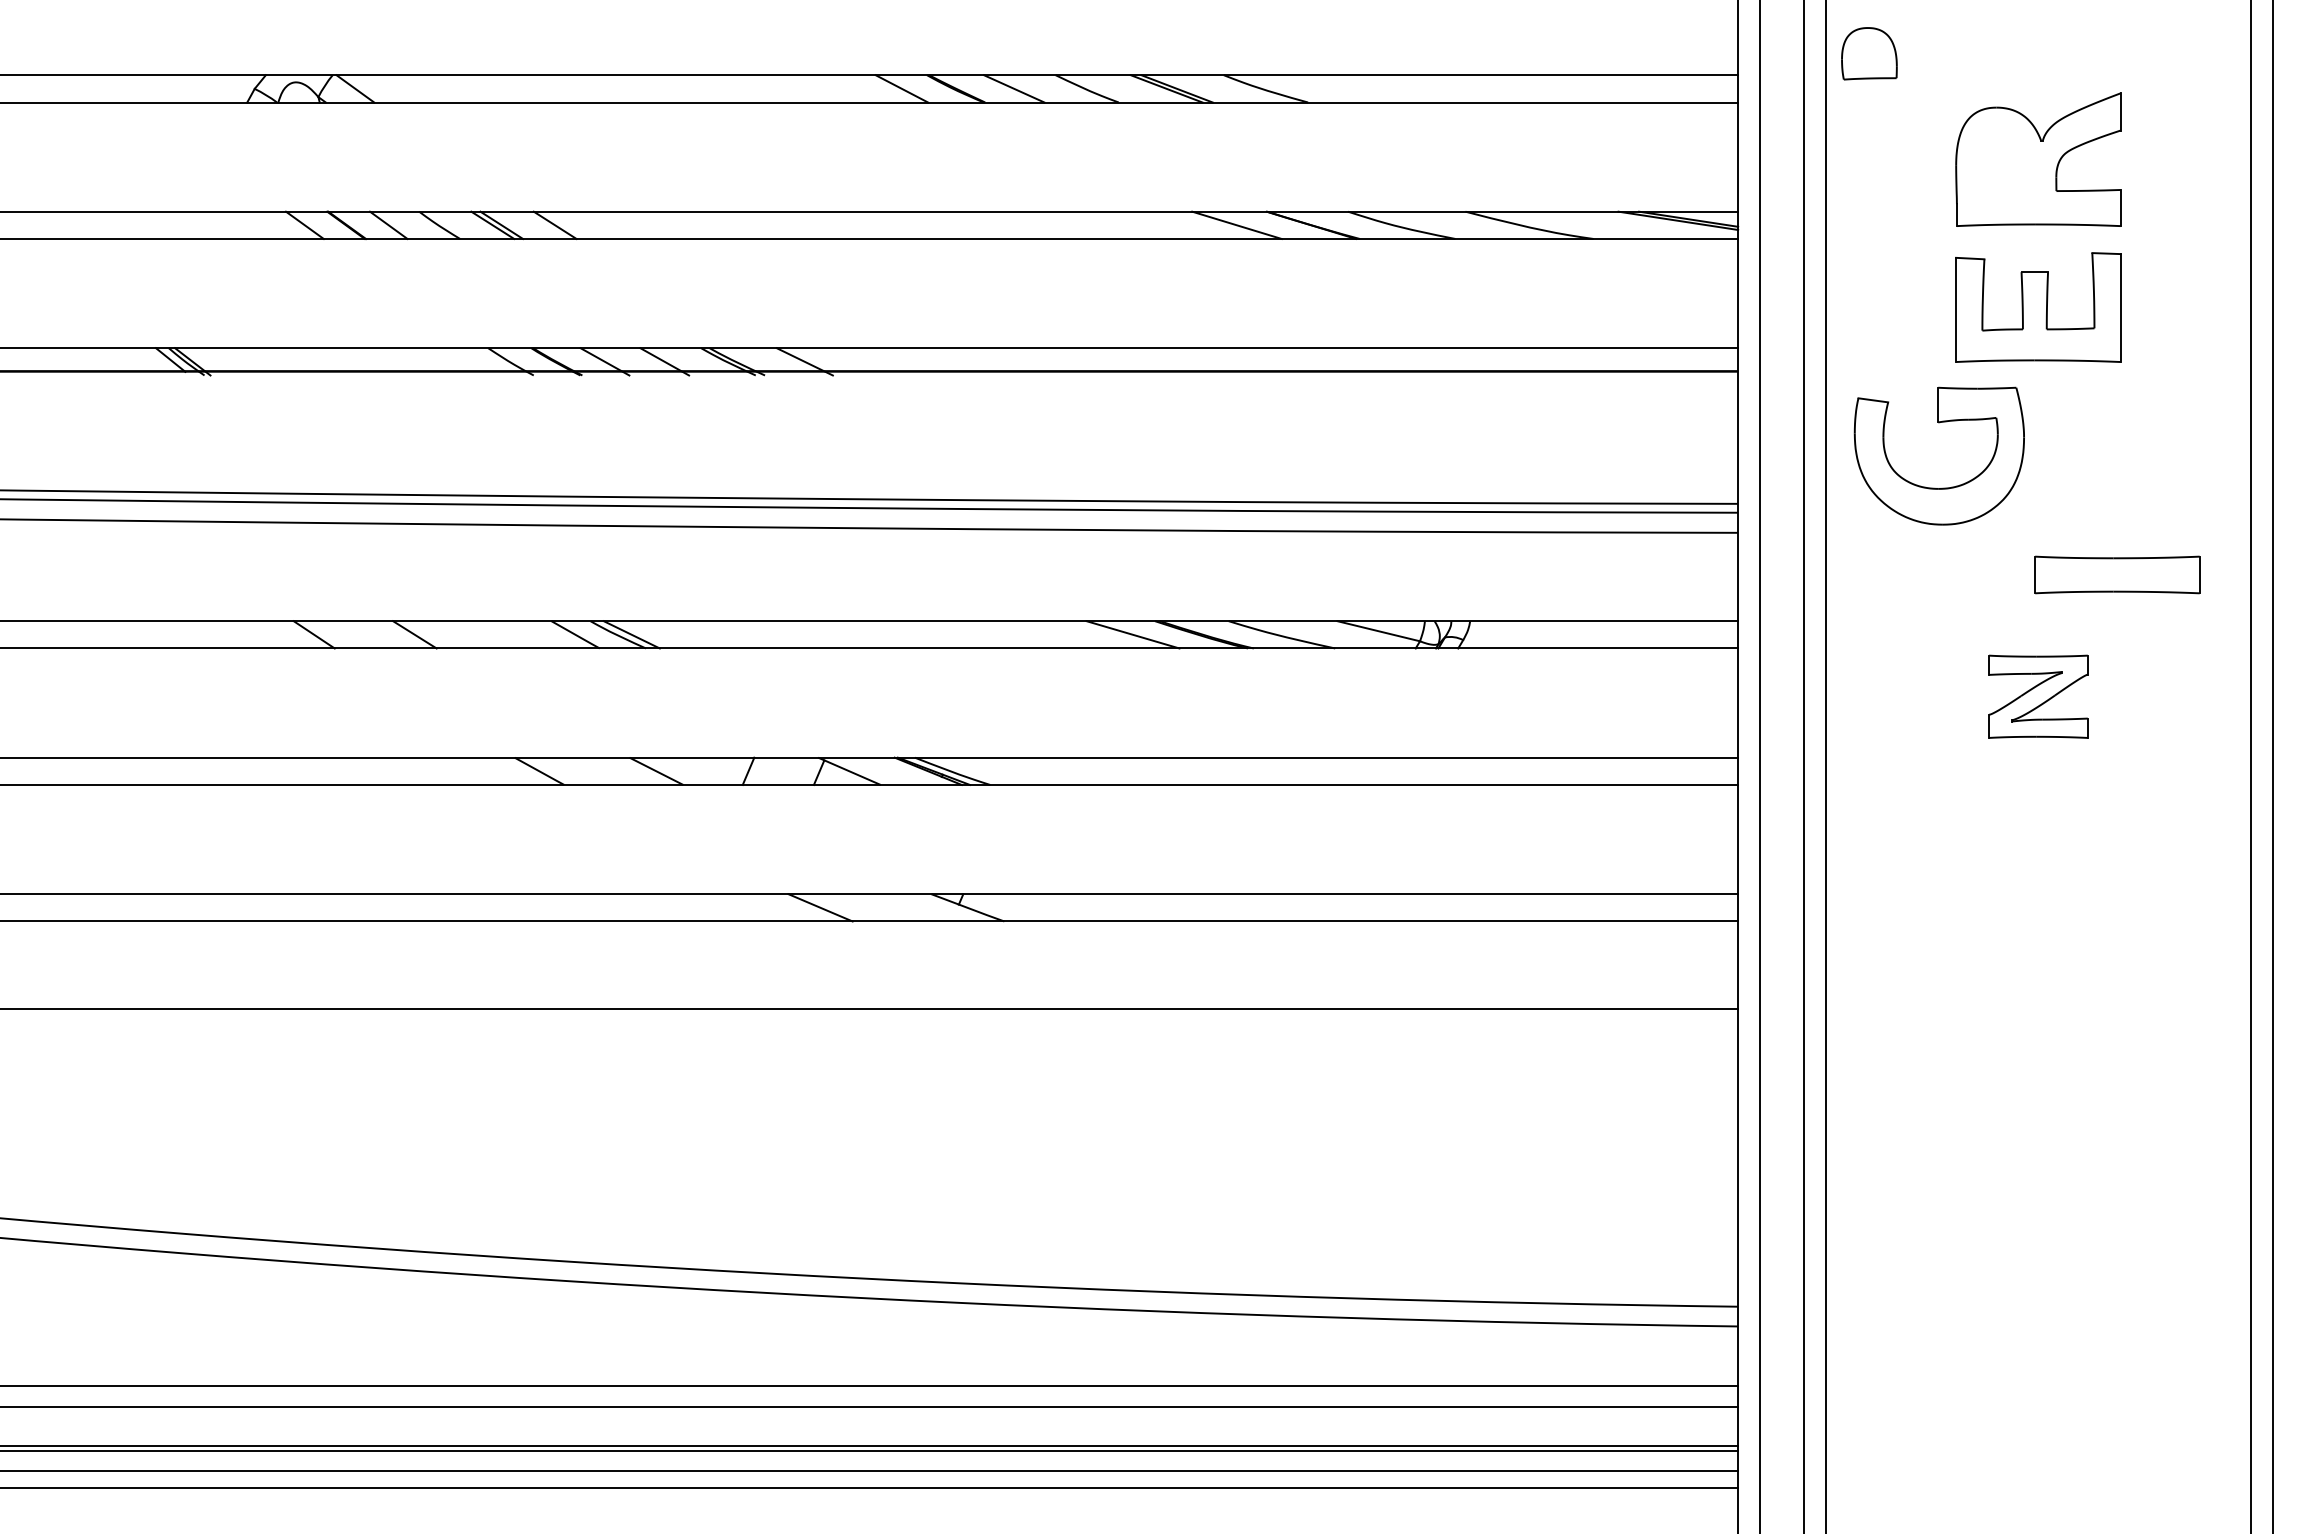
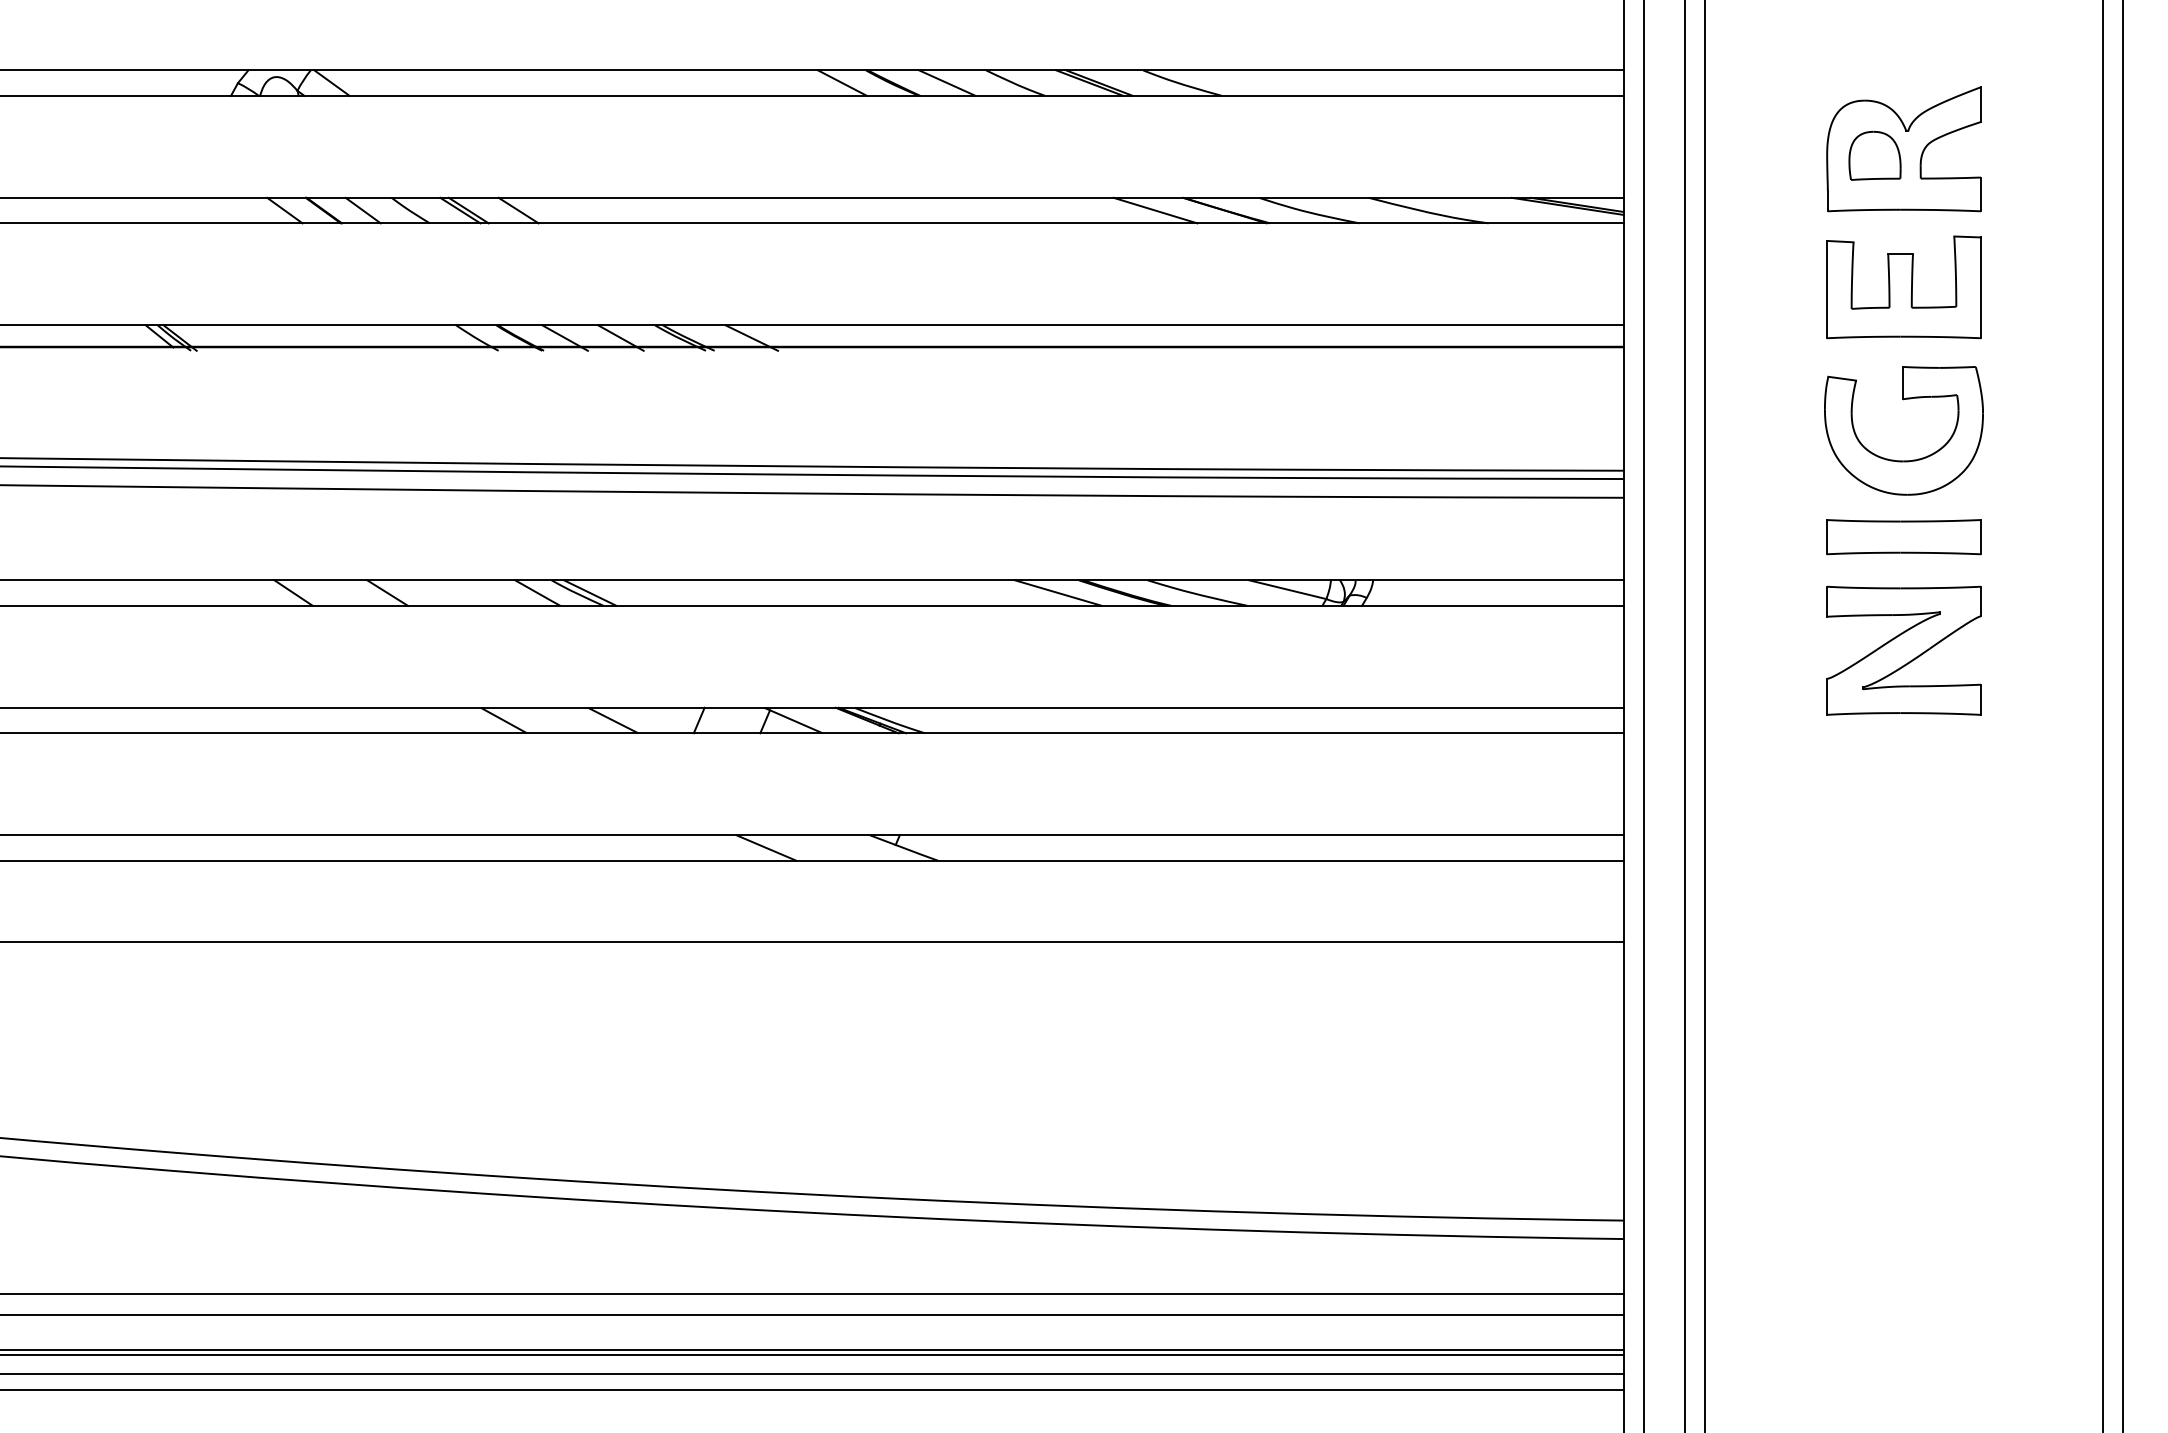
part: (1869, 53) -> (1875, 155), moved
part: (1938, 423) -> (1903, 400), moved
part: (2117, 574) -> (1904, 536), moved
part: (2038, 696) -> (1904, 650), size x1.67

